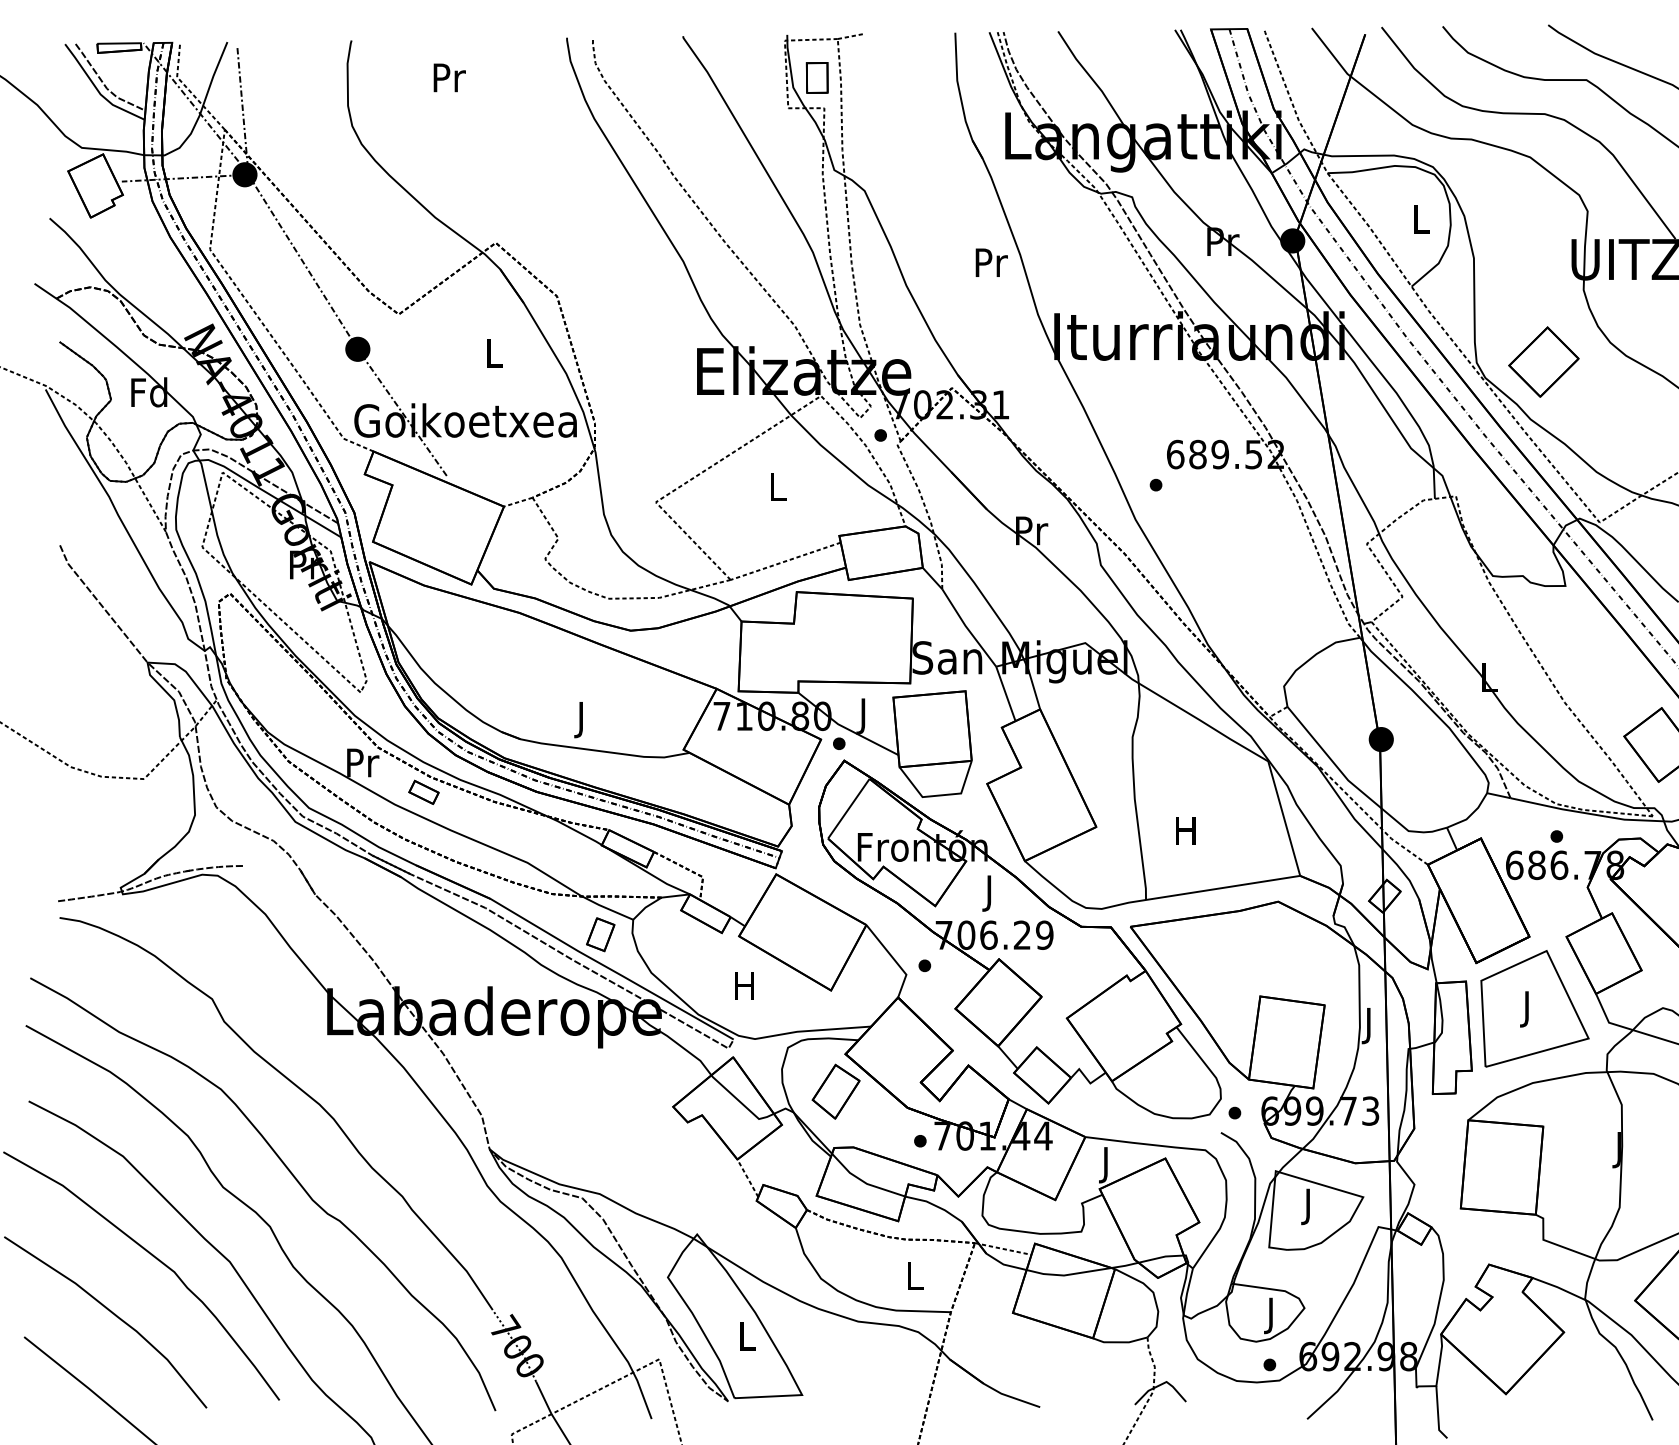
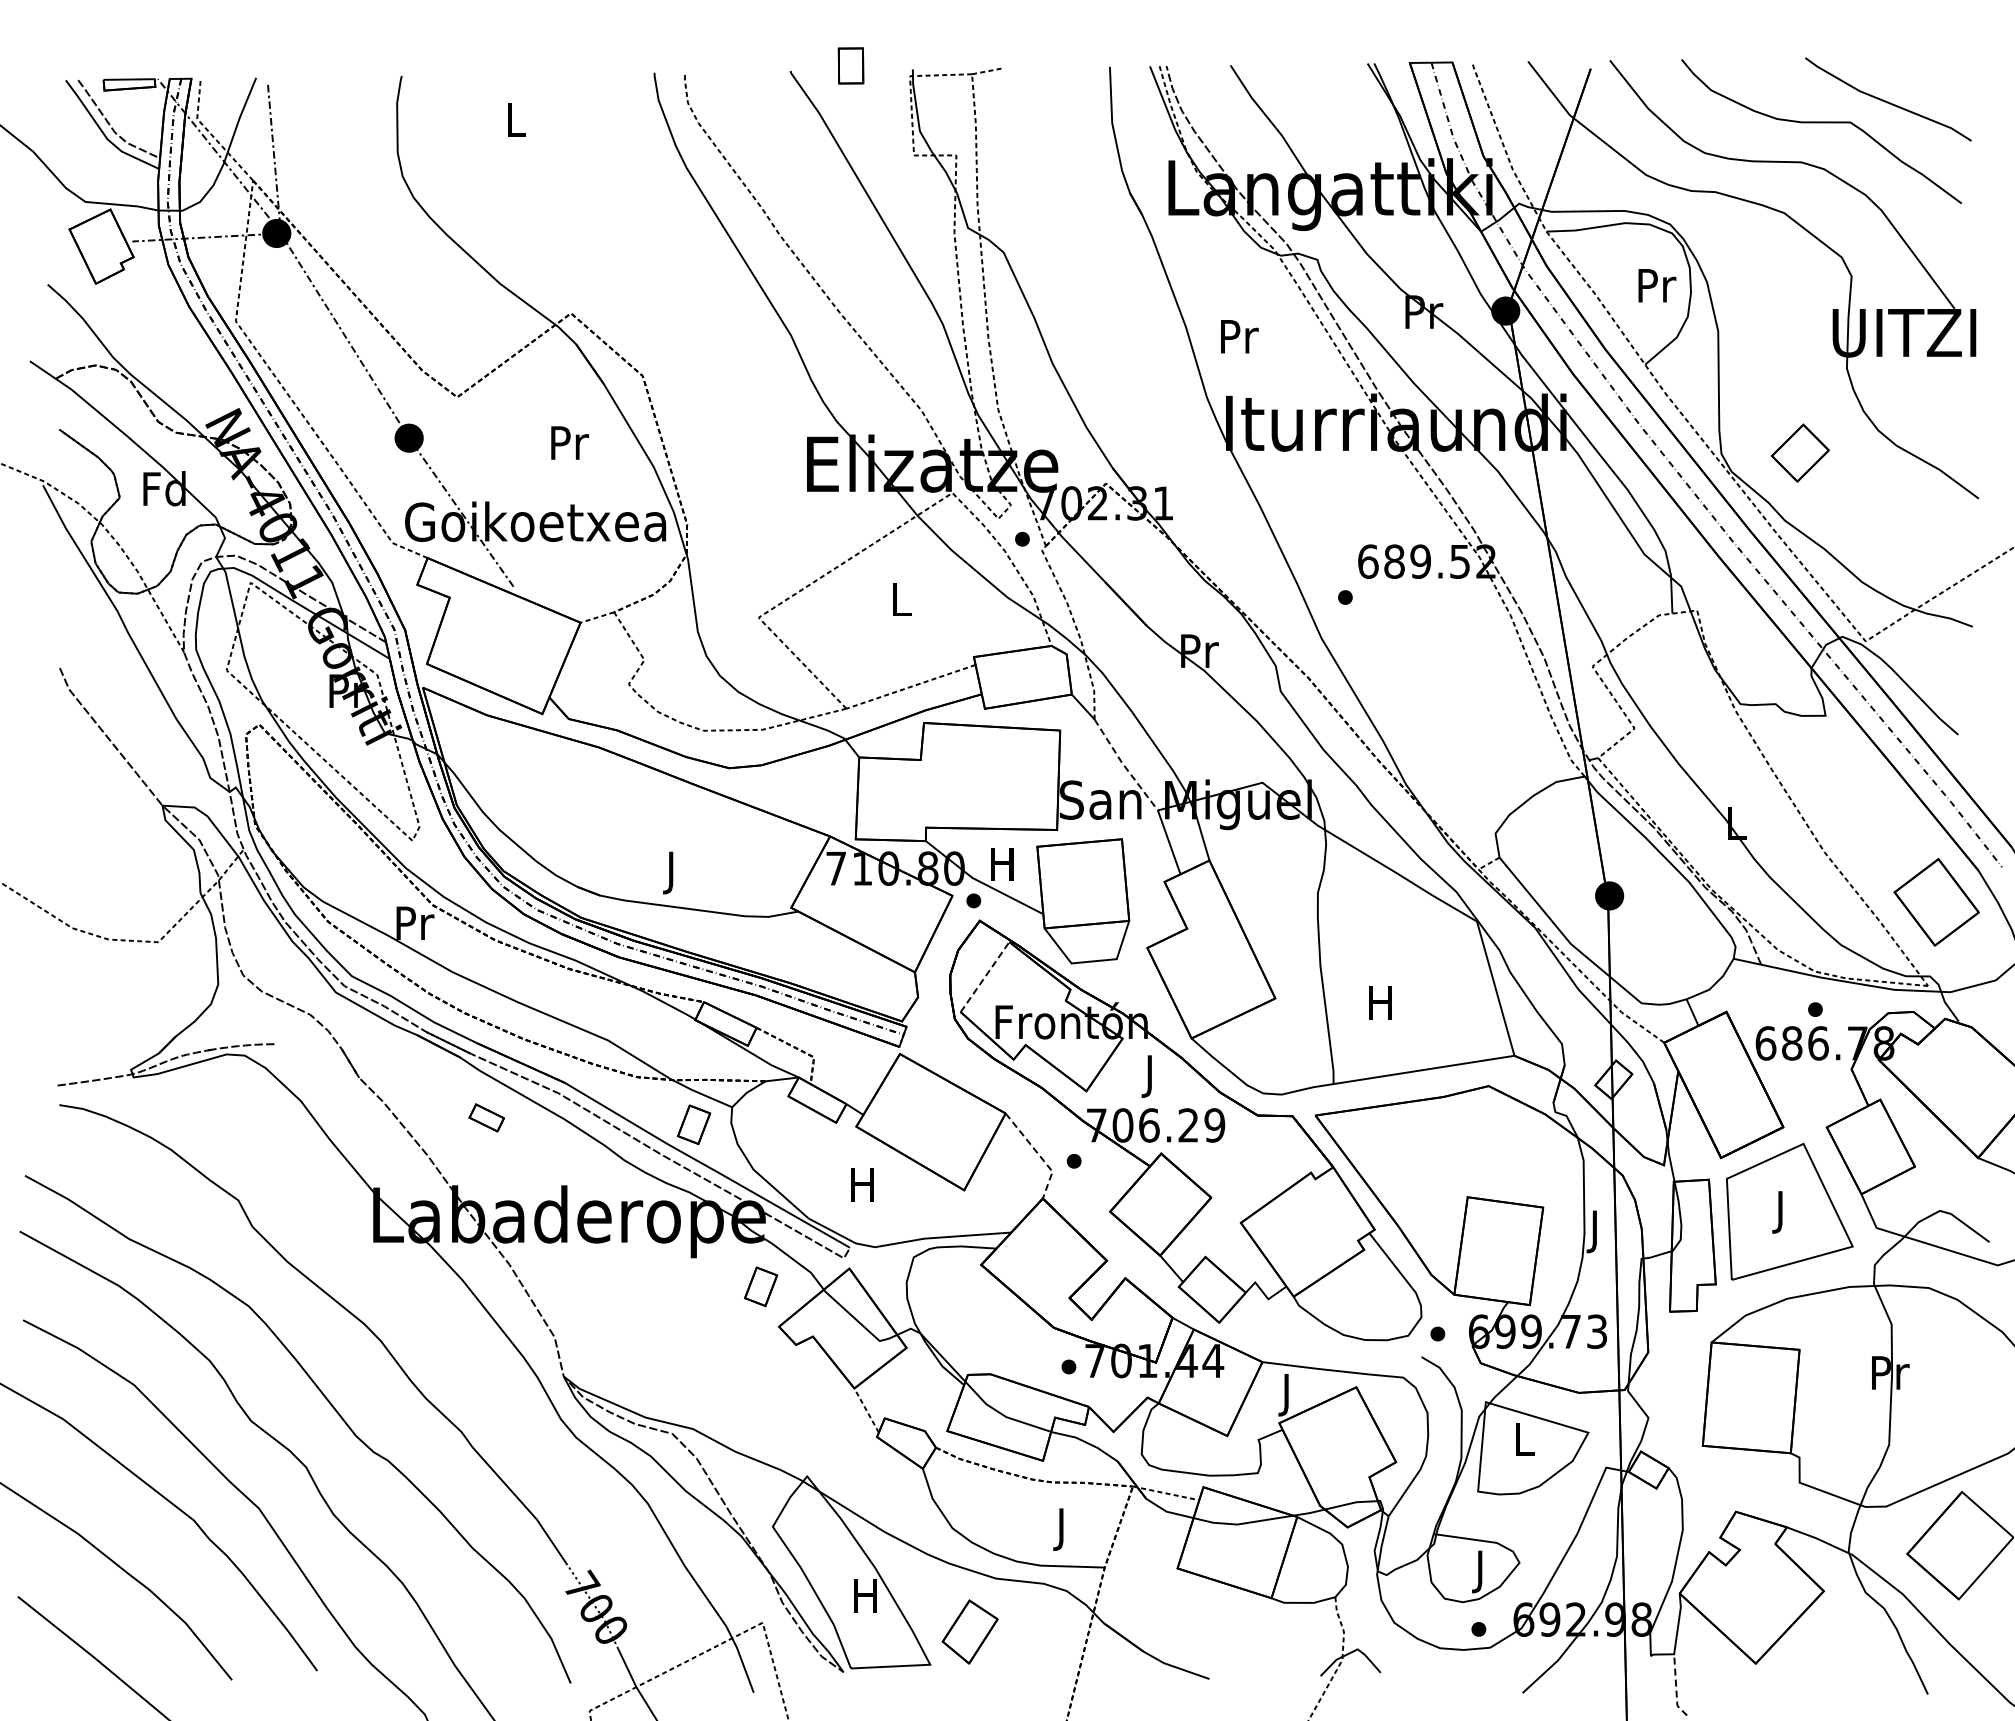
text: (449, 77) -> (516, 119), Pr -> L
part: (816, 77) -> (850, 65), moved
text: (1422, 219) -> (1657, 285), L -> Pr
text: (991, 262) -> (1239, 336), moved
text: (495, 352) -> (570, 442), L -> Pr
part: (1544, 361) -> (1800, 452), size x0.7
line: (967, 628) -> (1124, 765), solid -> dashed
text: (863, 716) -> (1002, 868), J -> H
part: (423, 792) -> (486, 1117), moved
line: (849, 809) -> (985, 977), solid -> dashed
line: (894, 960) -> (1038, 1154), solid -> dashed
part: (658, 1072) -> (761, 1286), added
part: (835, 1091) -> (969, 1631), moved
text: (1620, 1150) -> (1890, 1377), J -> Pr
text: (1308, 1206) -> (1524, 1443), J -> L
text: (914, 1279) -> (1062, 1529), L -> J
text: (746, 1336) -> (865, 1595), L -> H
line: (1438, 1414) -> (1676, 1687), solid -> dashed

